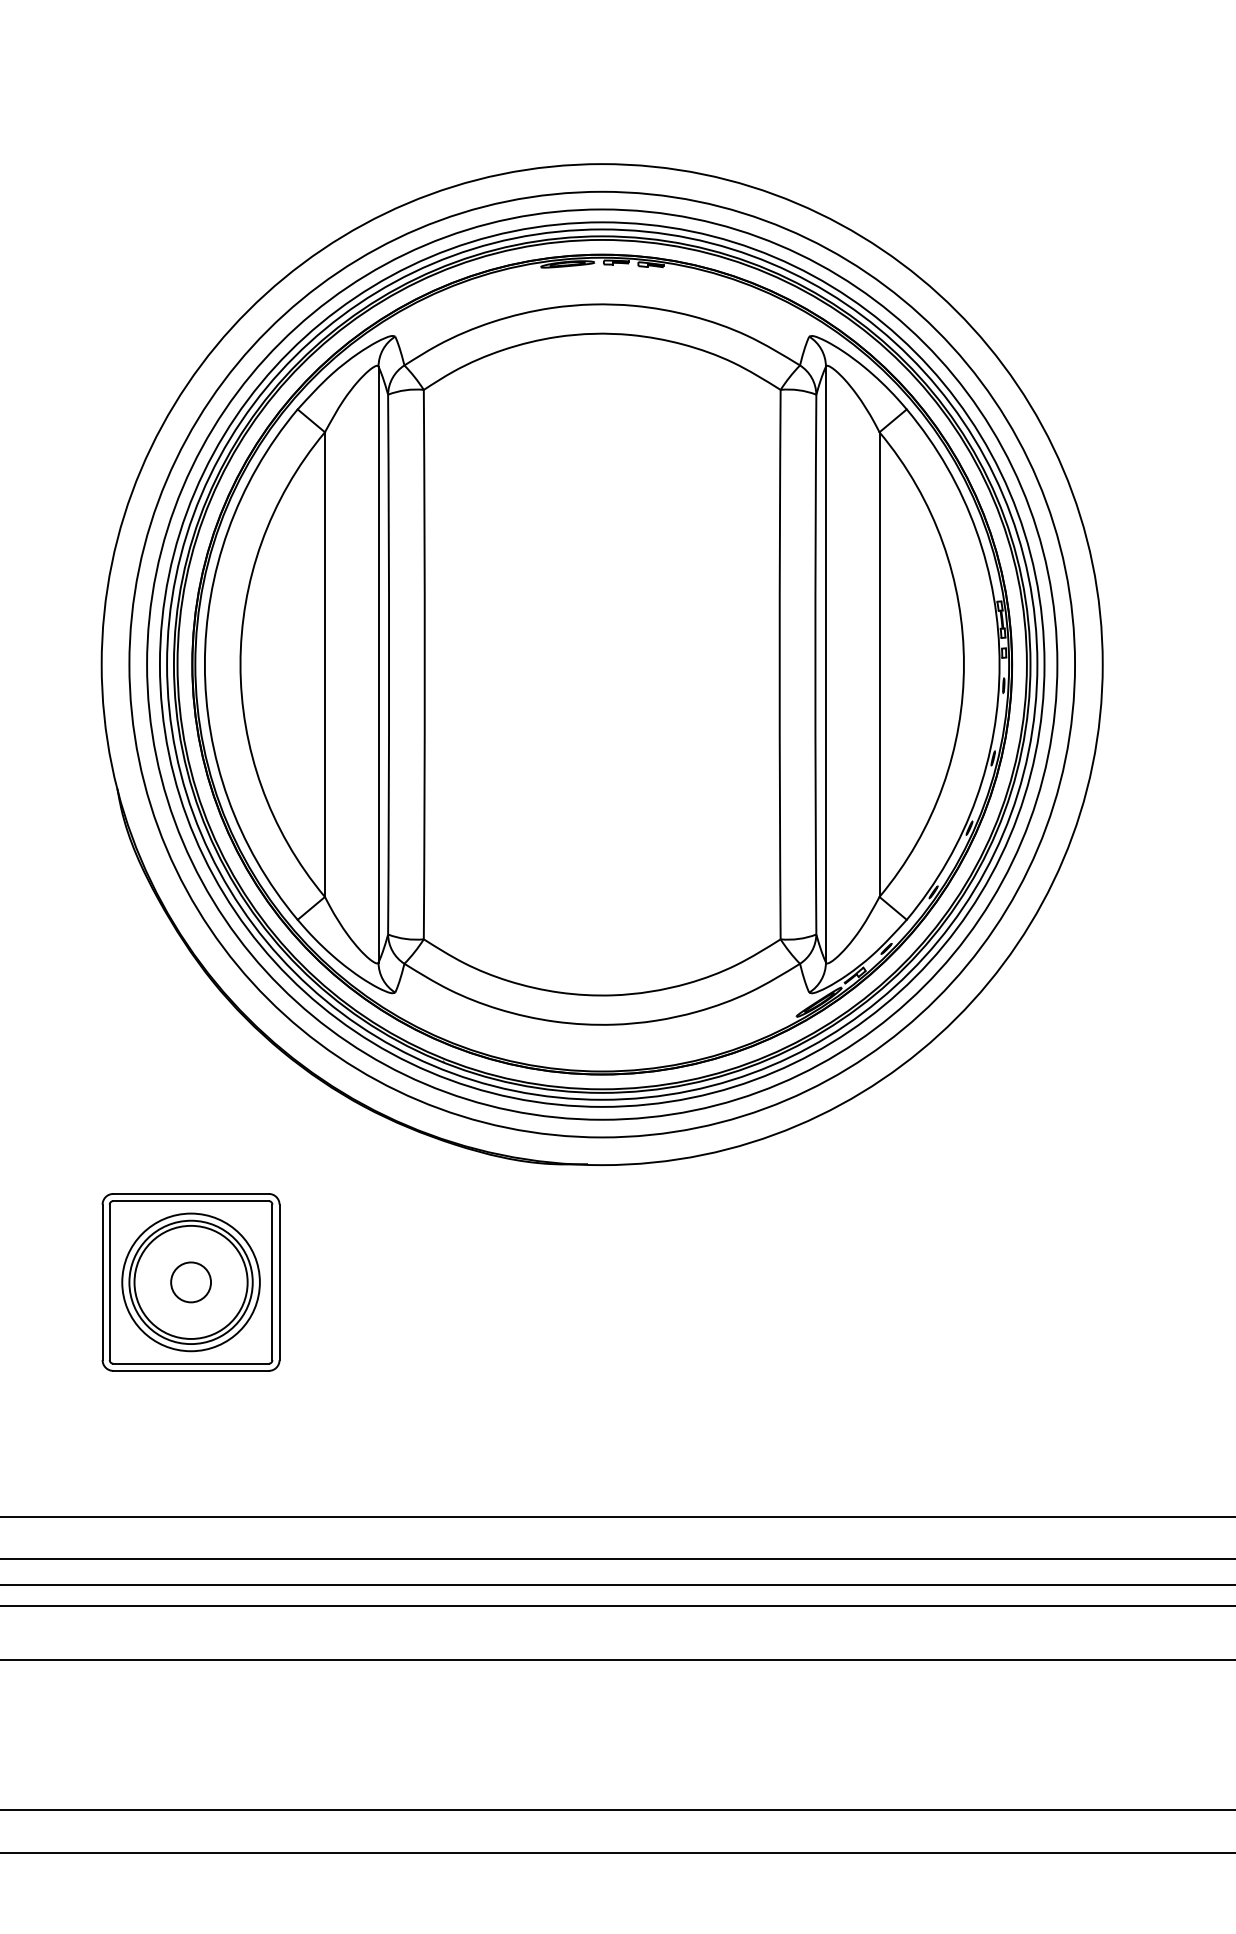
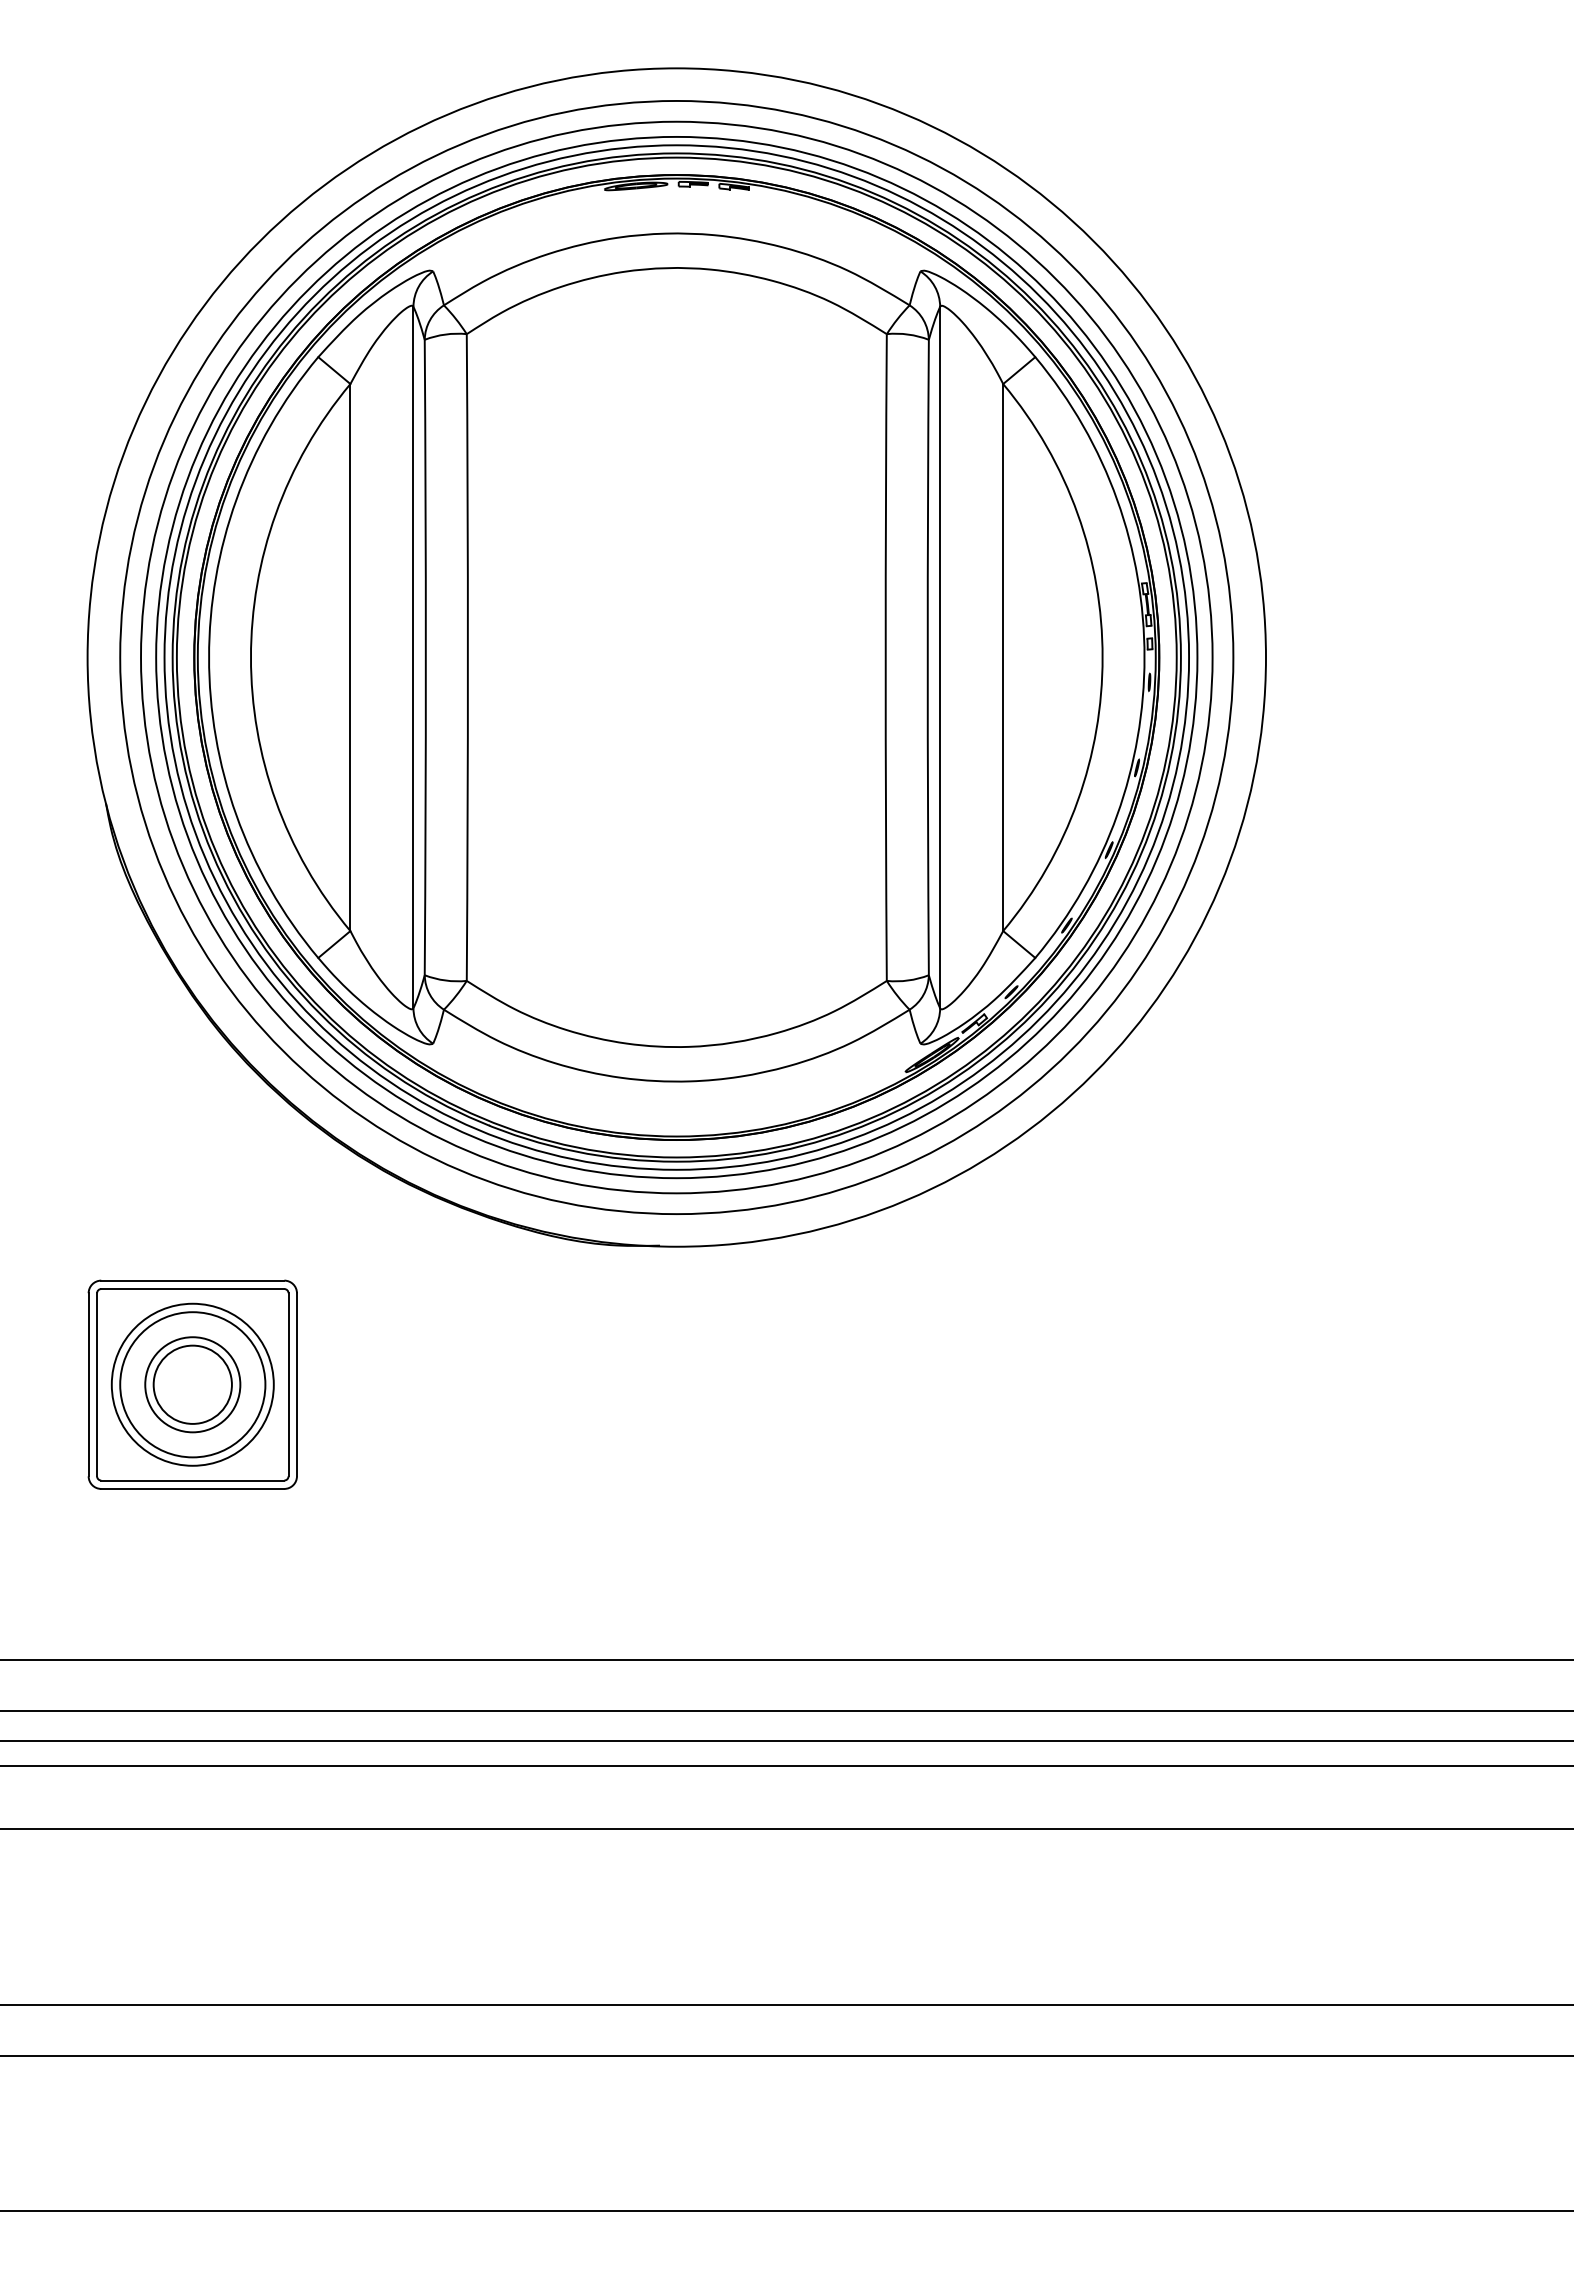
circle: (190, 1282) -> (192, 1384), size x0.71
circle: (190, 1282) -> (192, 1384), size x1.67

